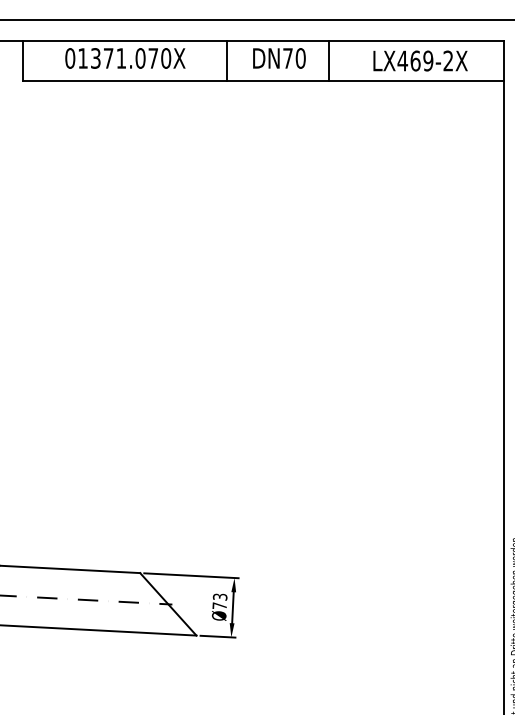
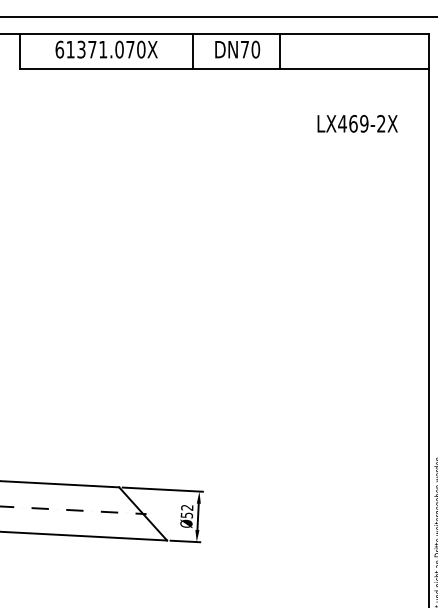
text: (69, 58) -> (59, 49), 01371.070X -> 61371.070X
text: (420, 60) -> (357, 123), moved
text: (220, 601) -> (187, 511), Ø73 -> Ø52

